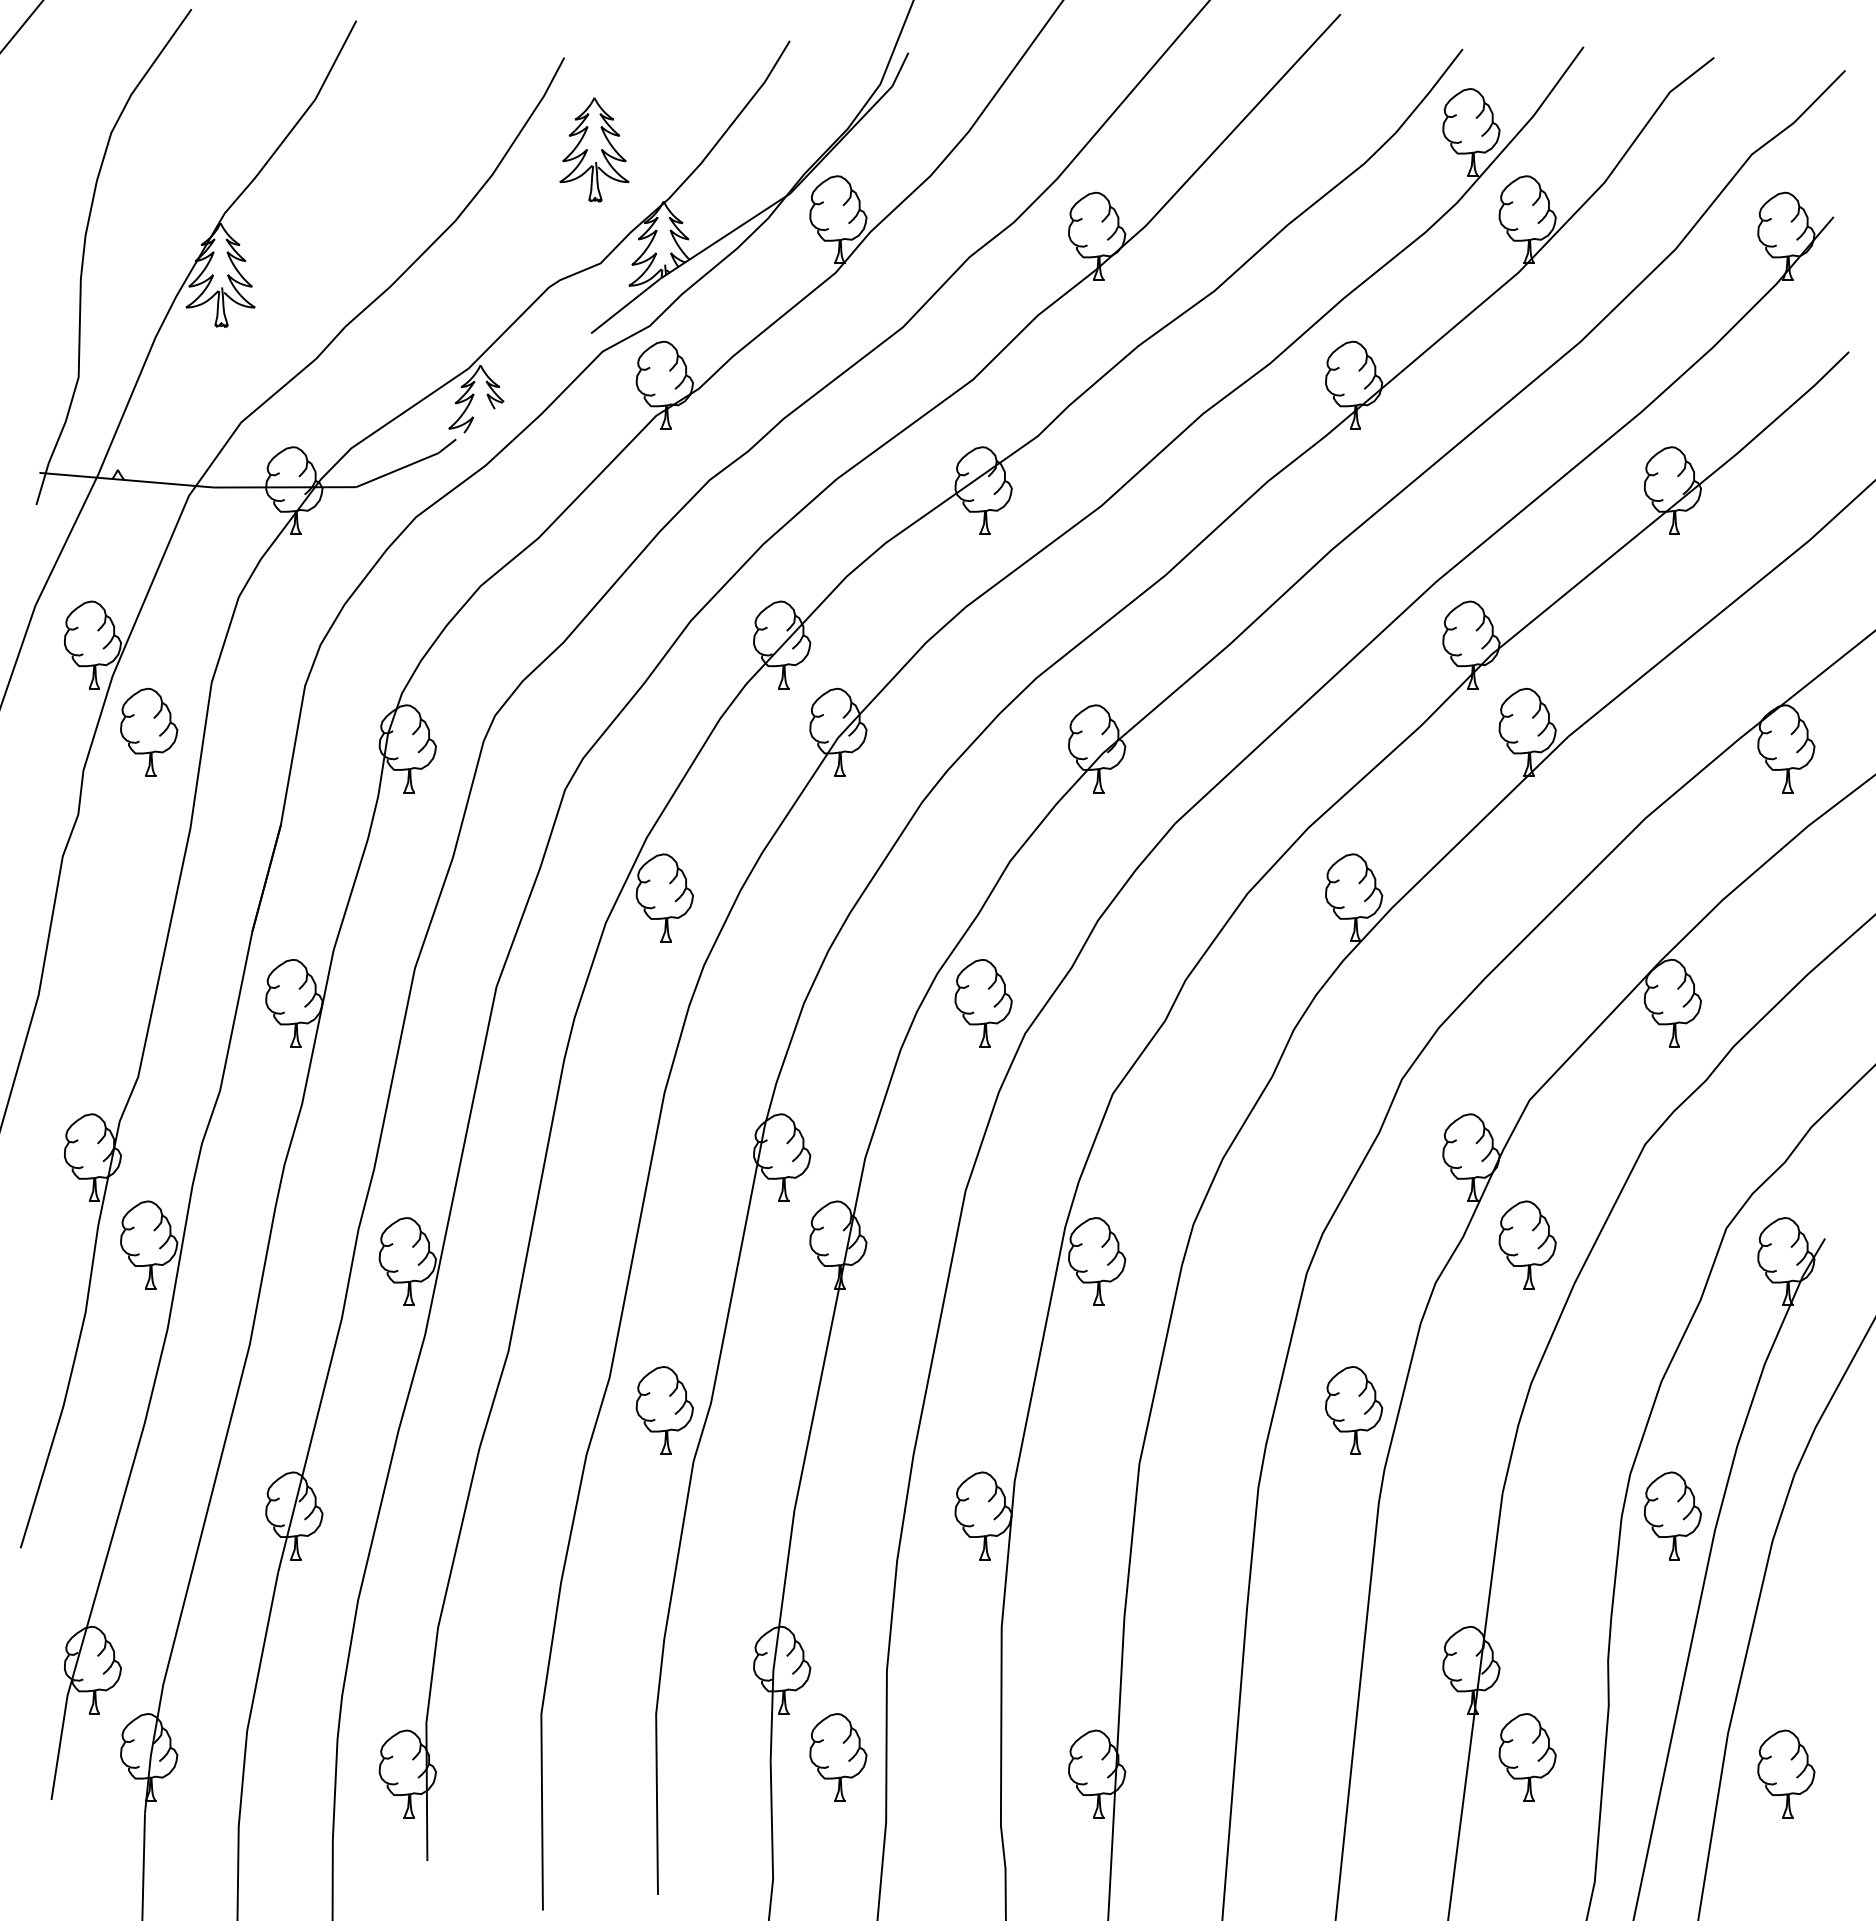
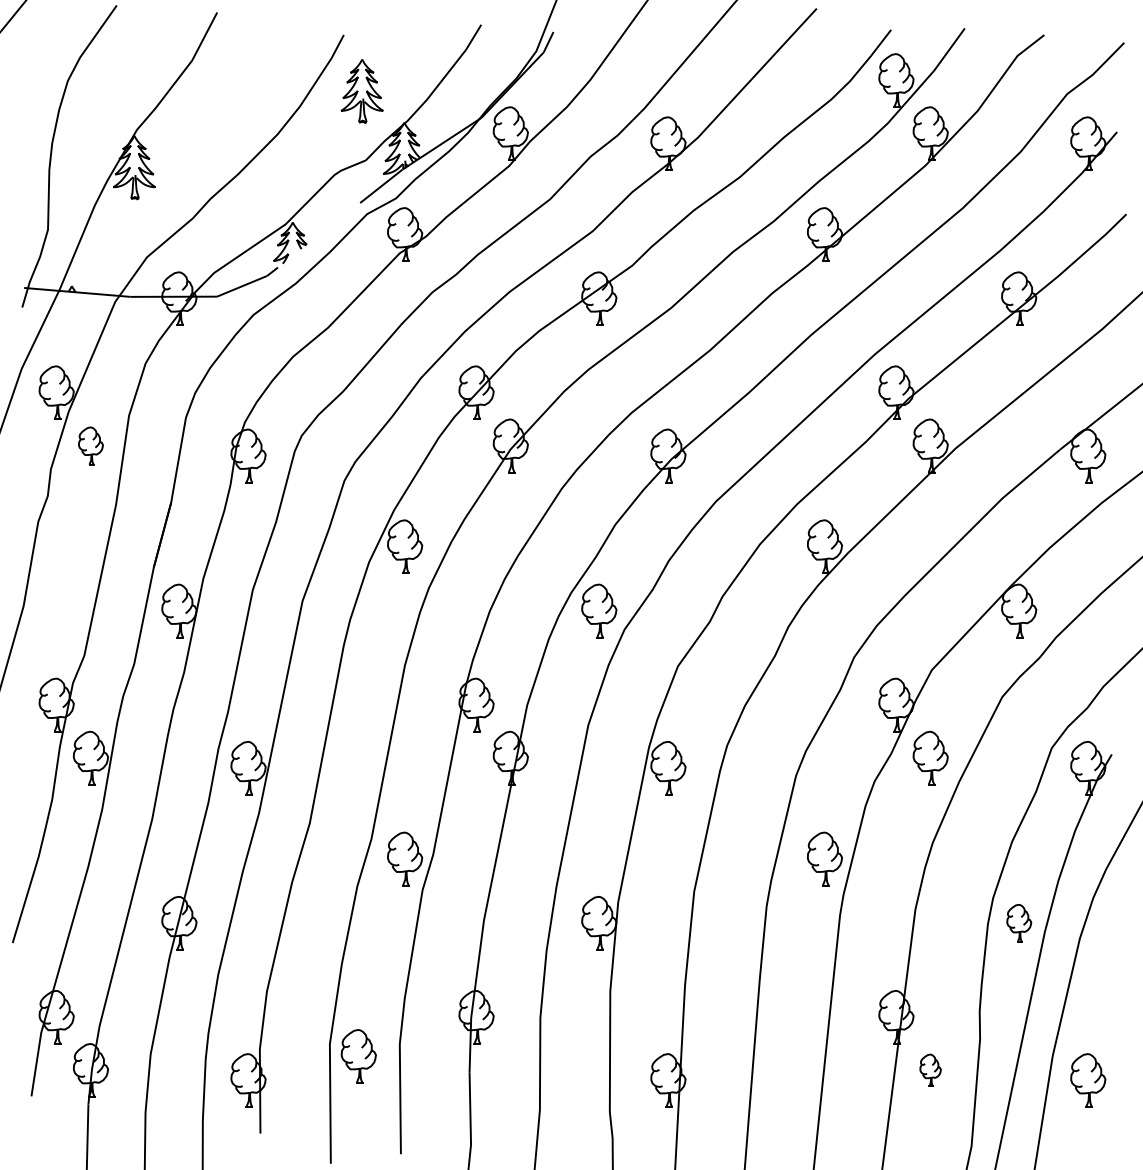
part: (148, 731) -> (90, 445), size x0.7
part: (1673, 1516) -> (1019, 923), size x0.7
part: (837, 1757) -> (358, 1056), moved
part: (1527, 1757) -> (930, 1070), size x0.6

